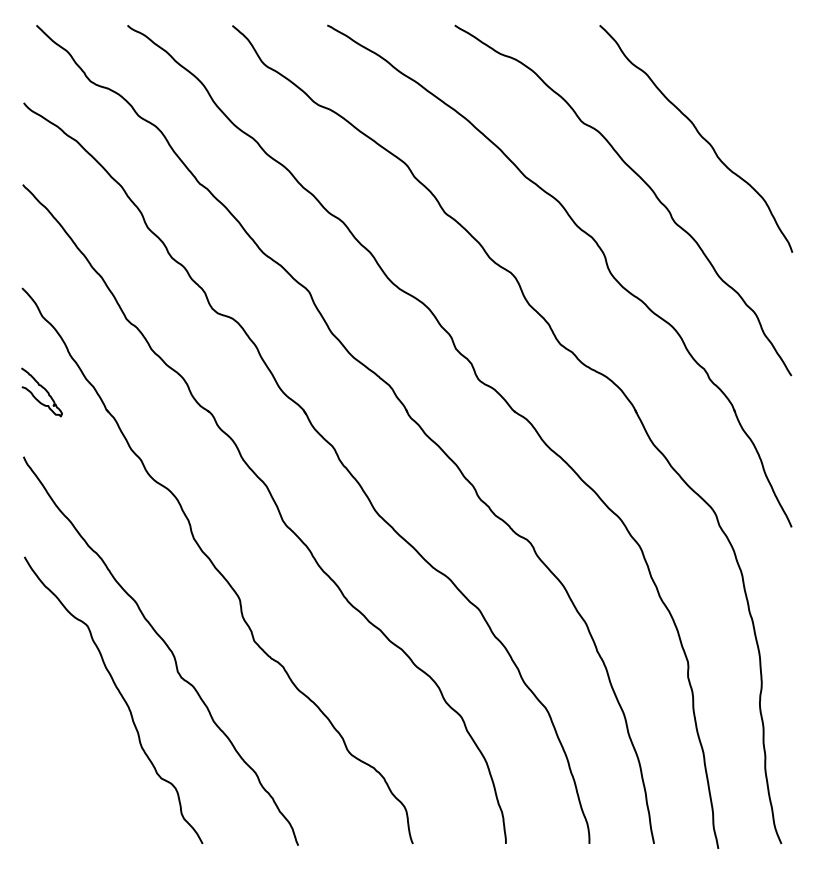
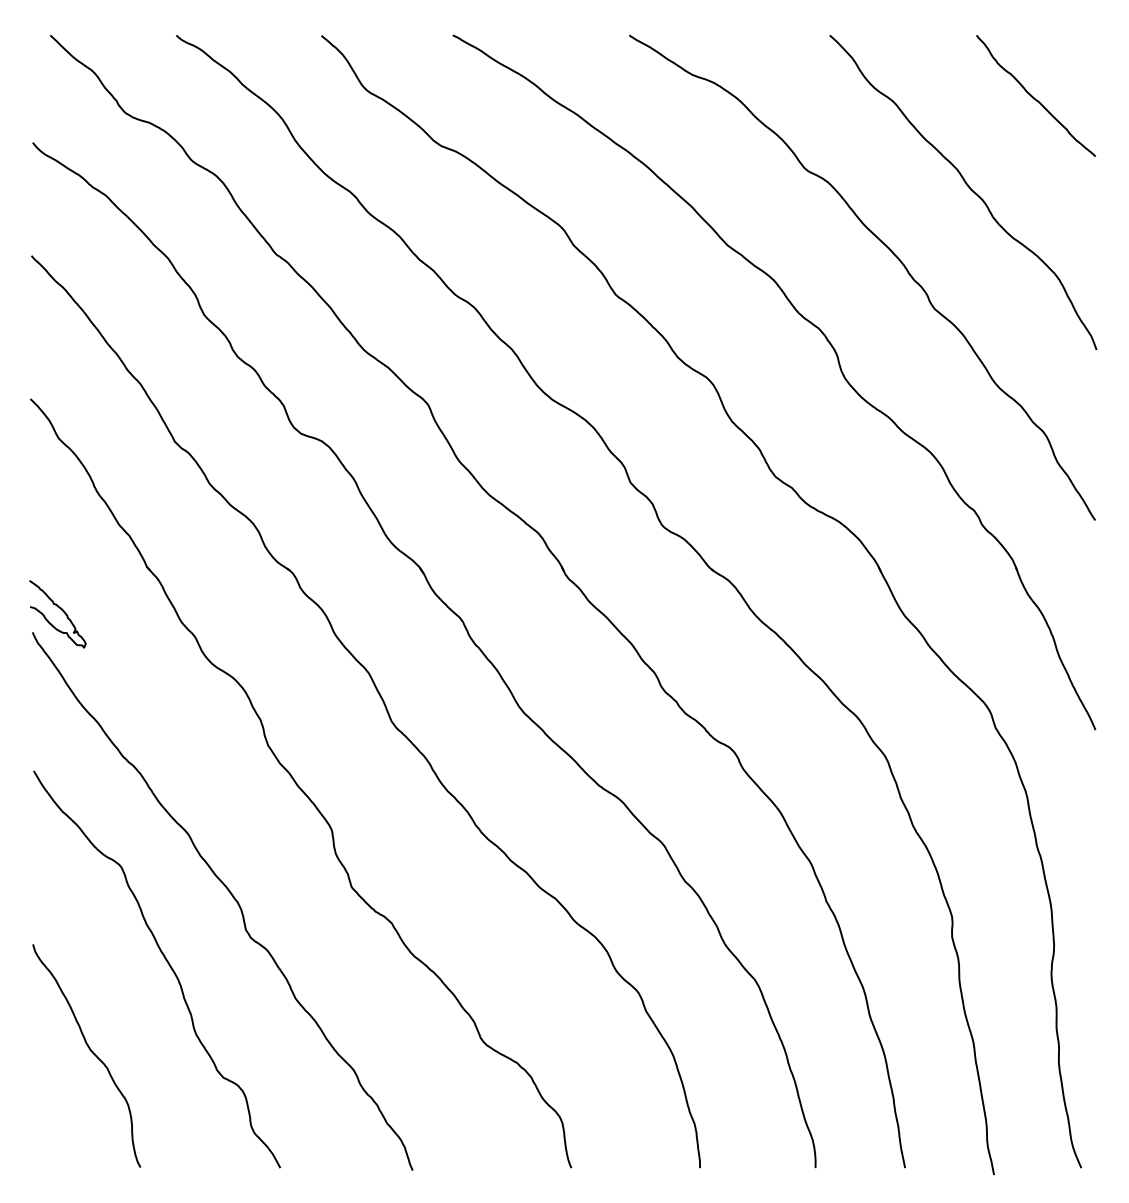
curve: (746, 69) -> (1033, 96), added
curve: (44, 389) -> (61, 610), moved
curve: (65, 759) -> (90, 1051), added

